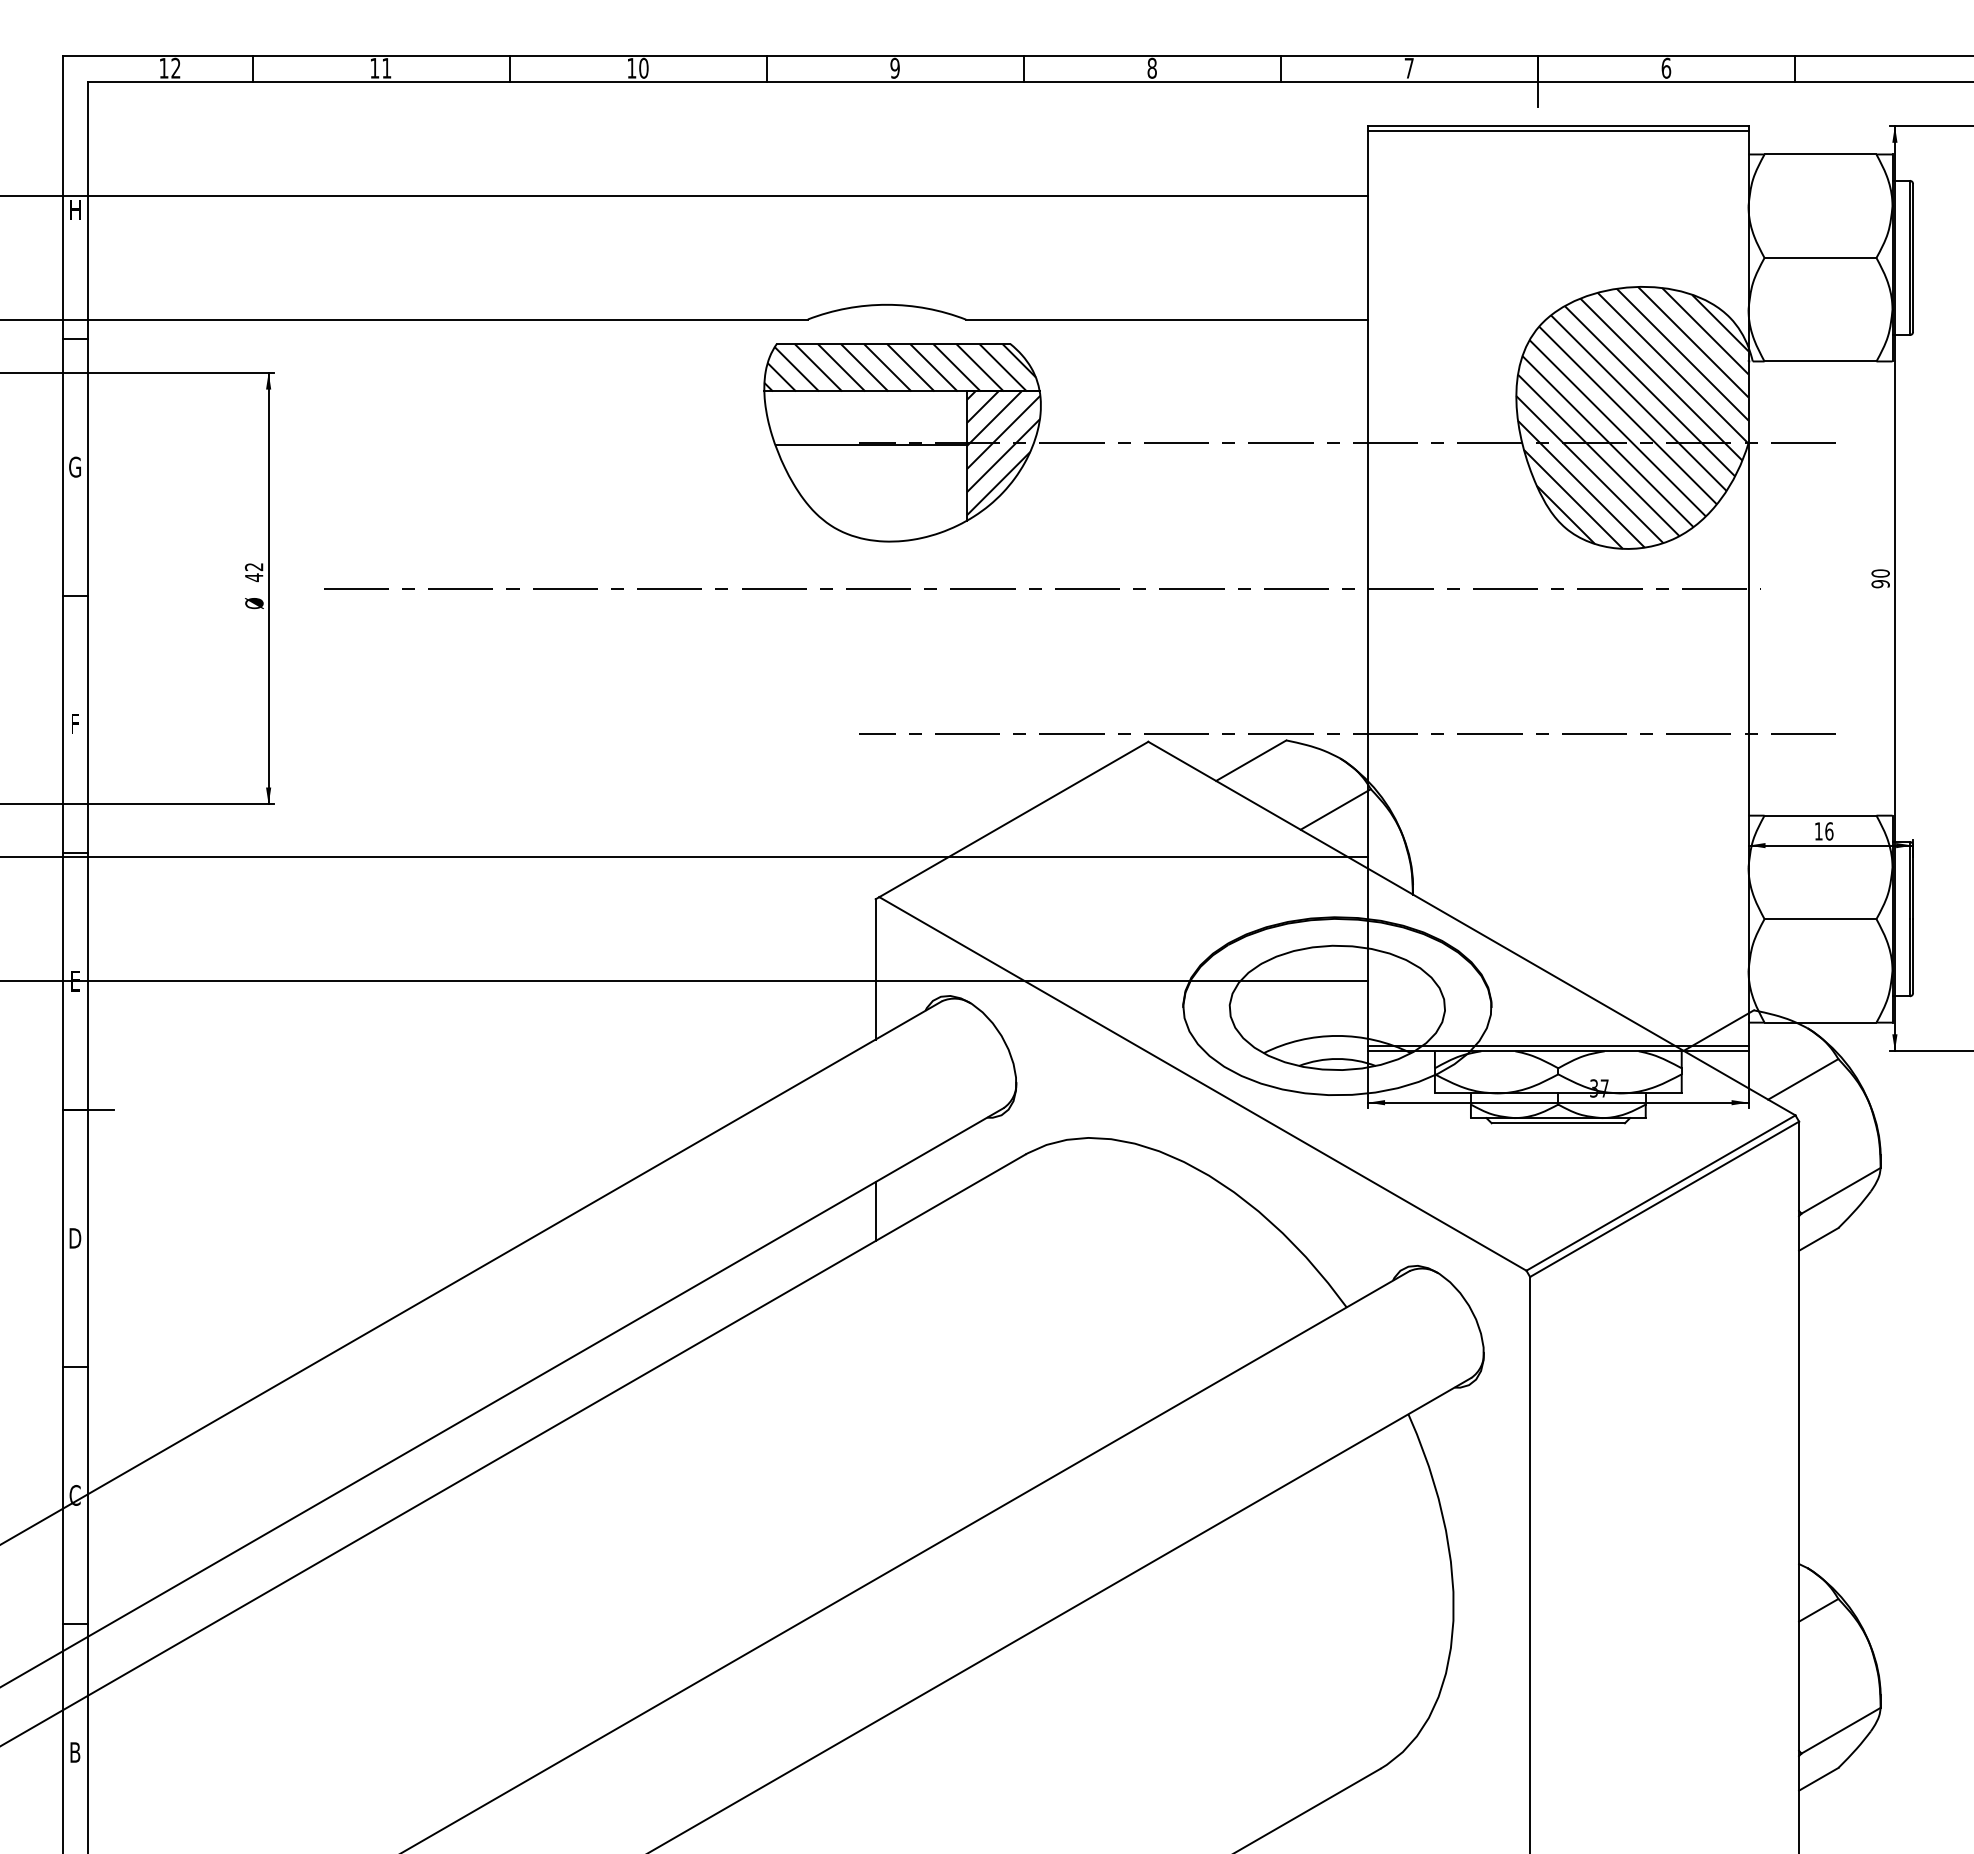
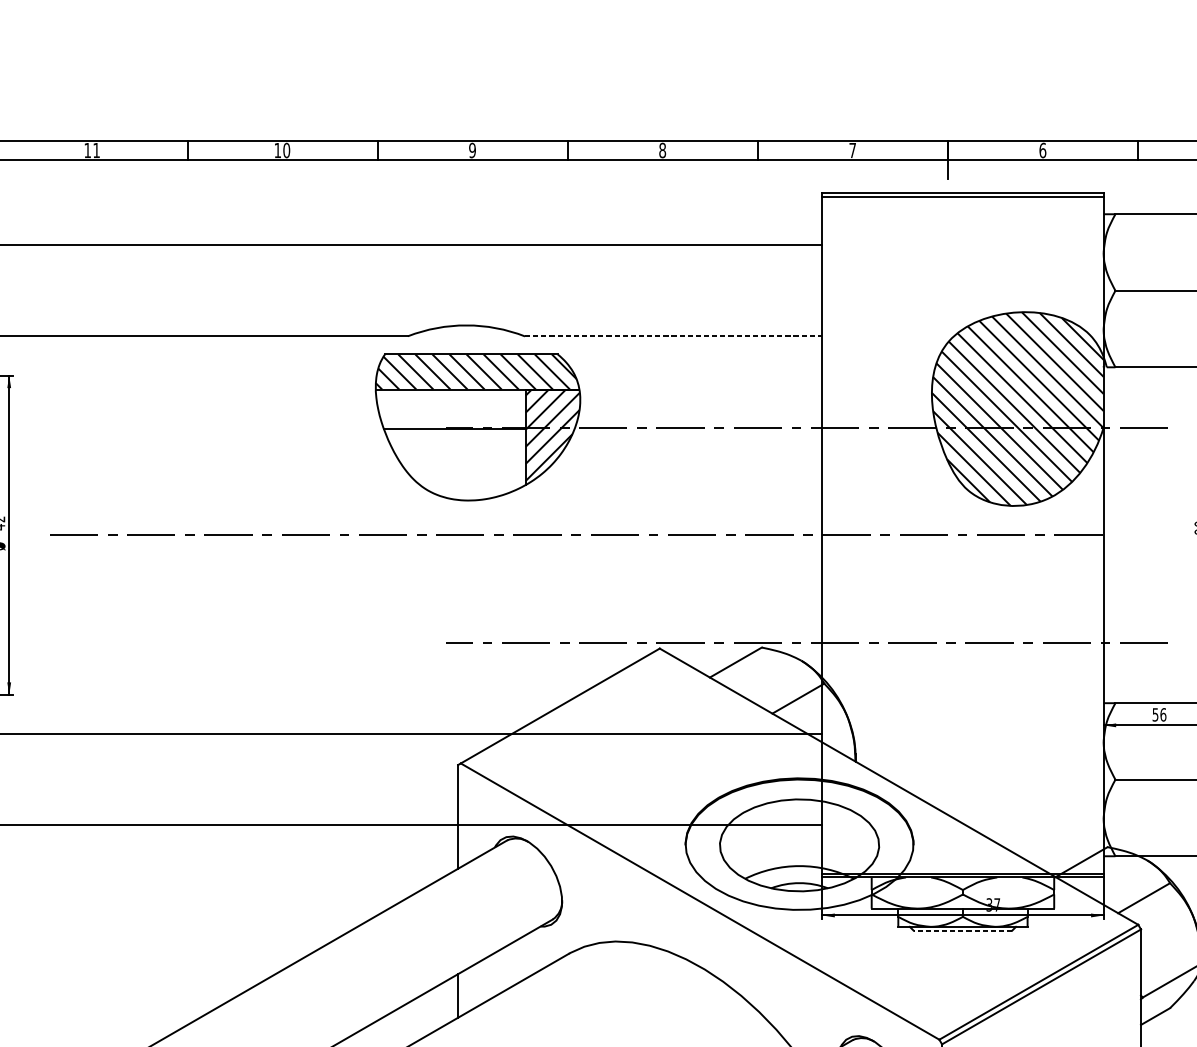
line: (1167, 319) -> (673, 336), solid -> dashed
text: (1818, 831) -> (1155, 714), 16 -> 56
line: (1558, 1123) -> (963, 930), solid -> dashed

